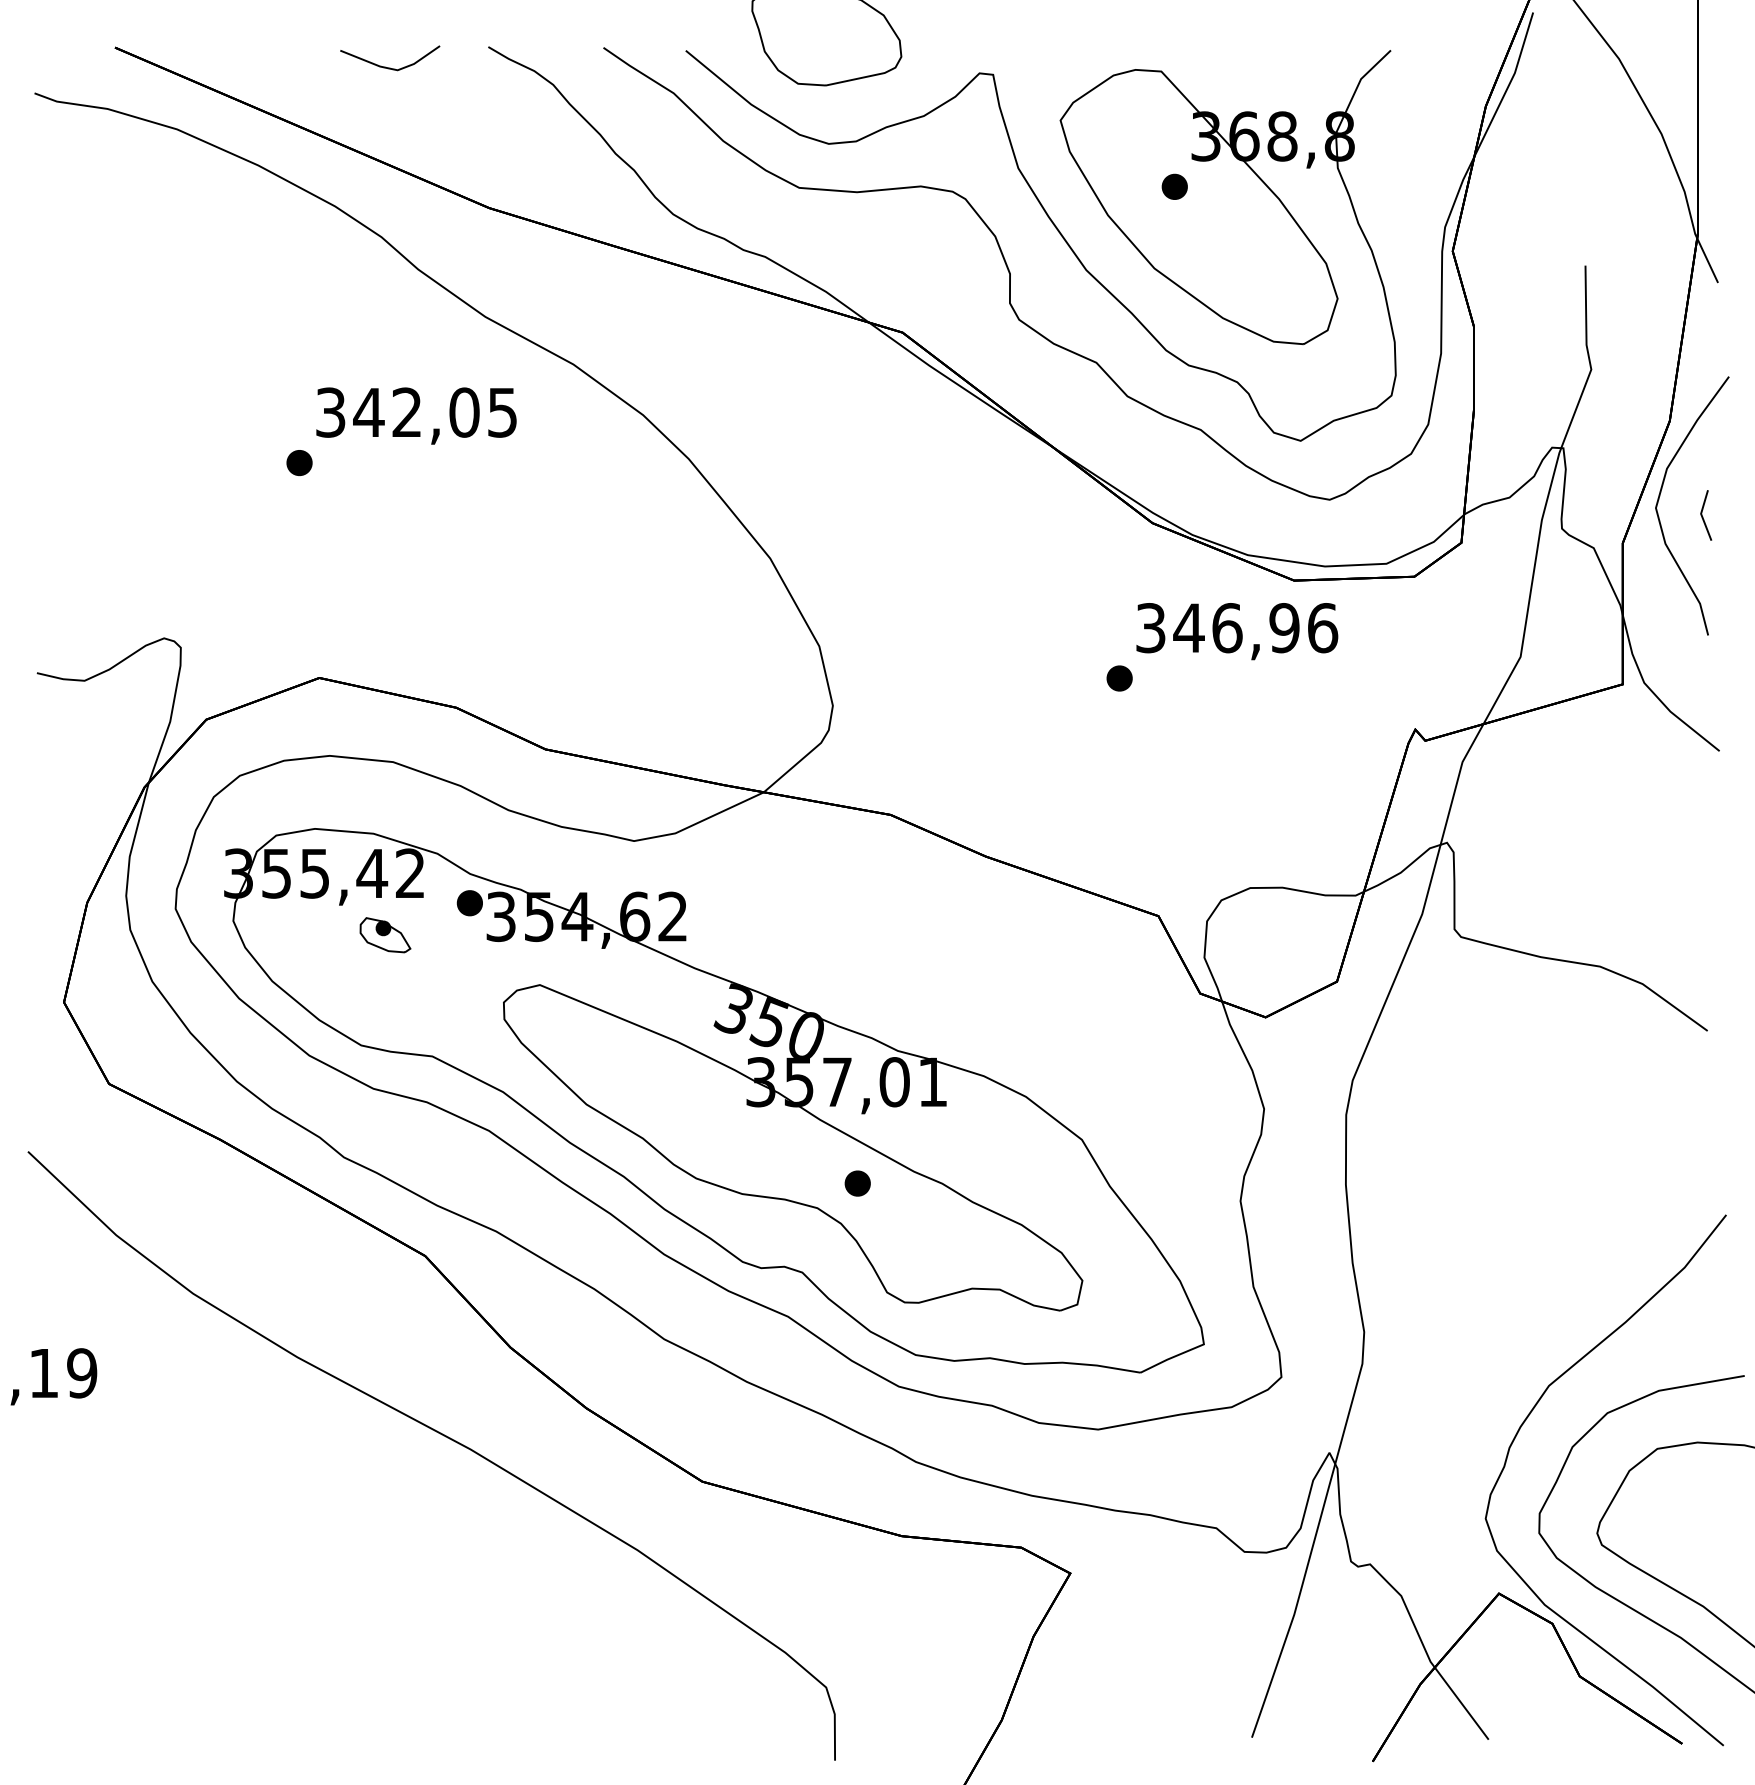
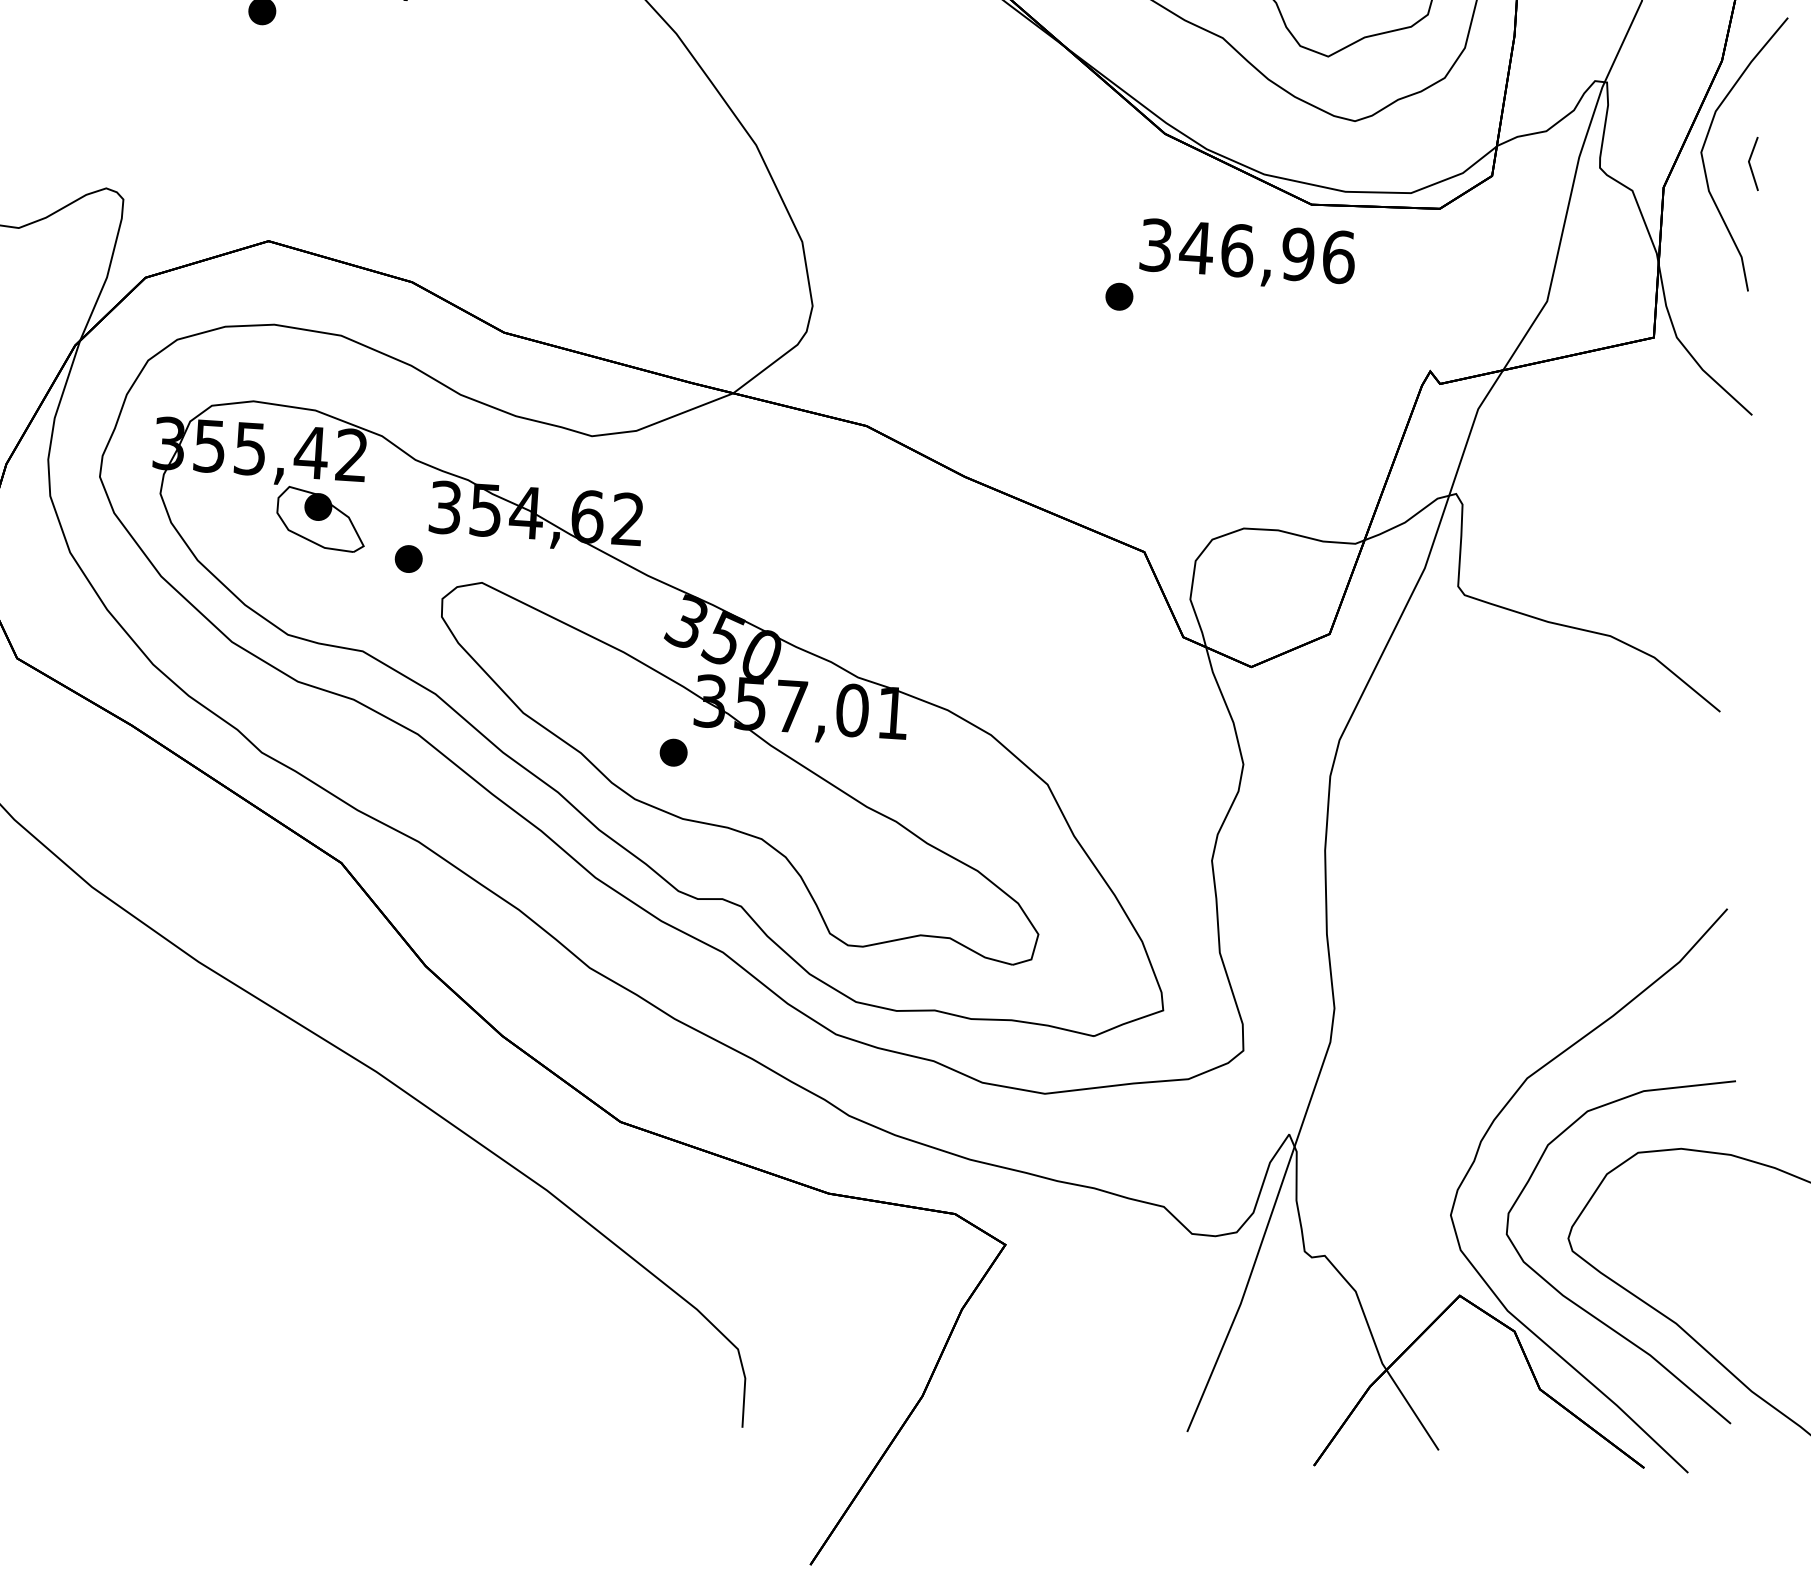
part: (469, 903) -> (408, 559), moved
part: (385, 934) -> (321, 518), size x1.67
part: (857, 1183) -> (673, 752), moved

